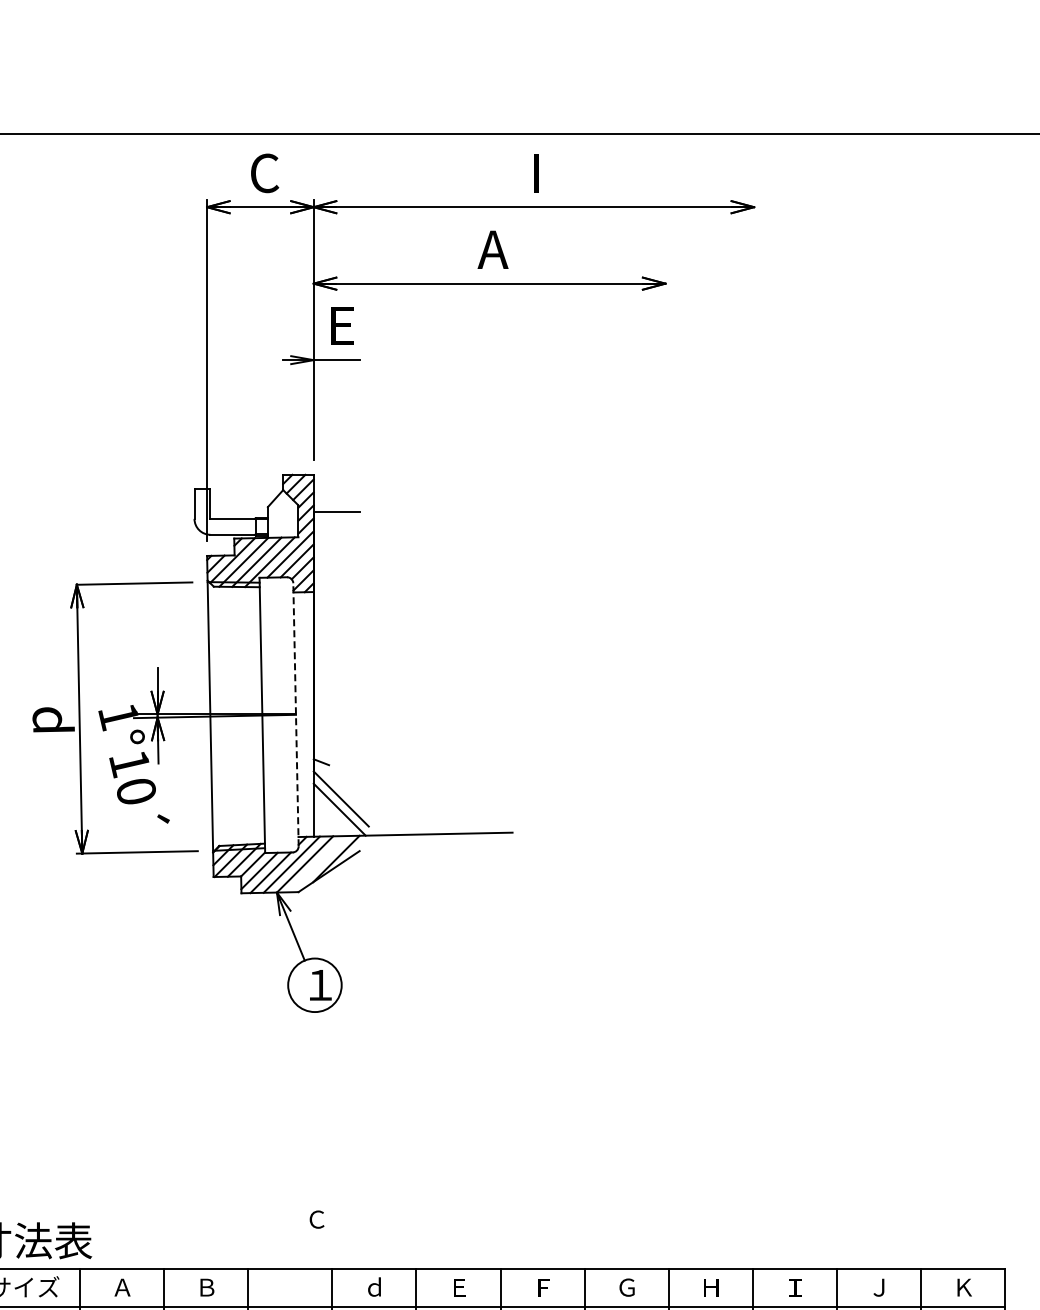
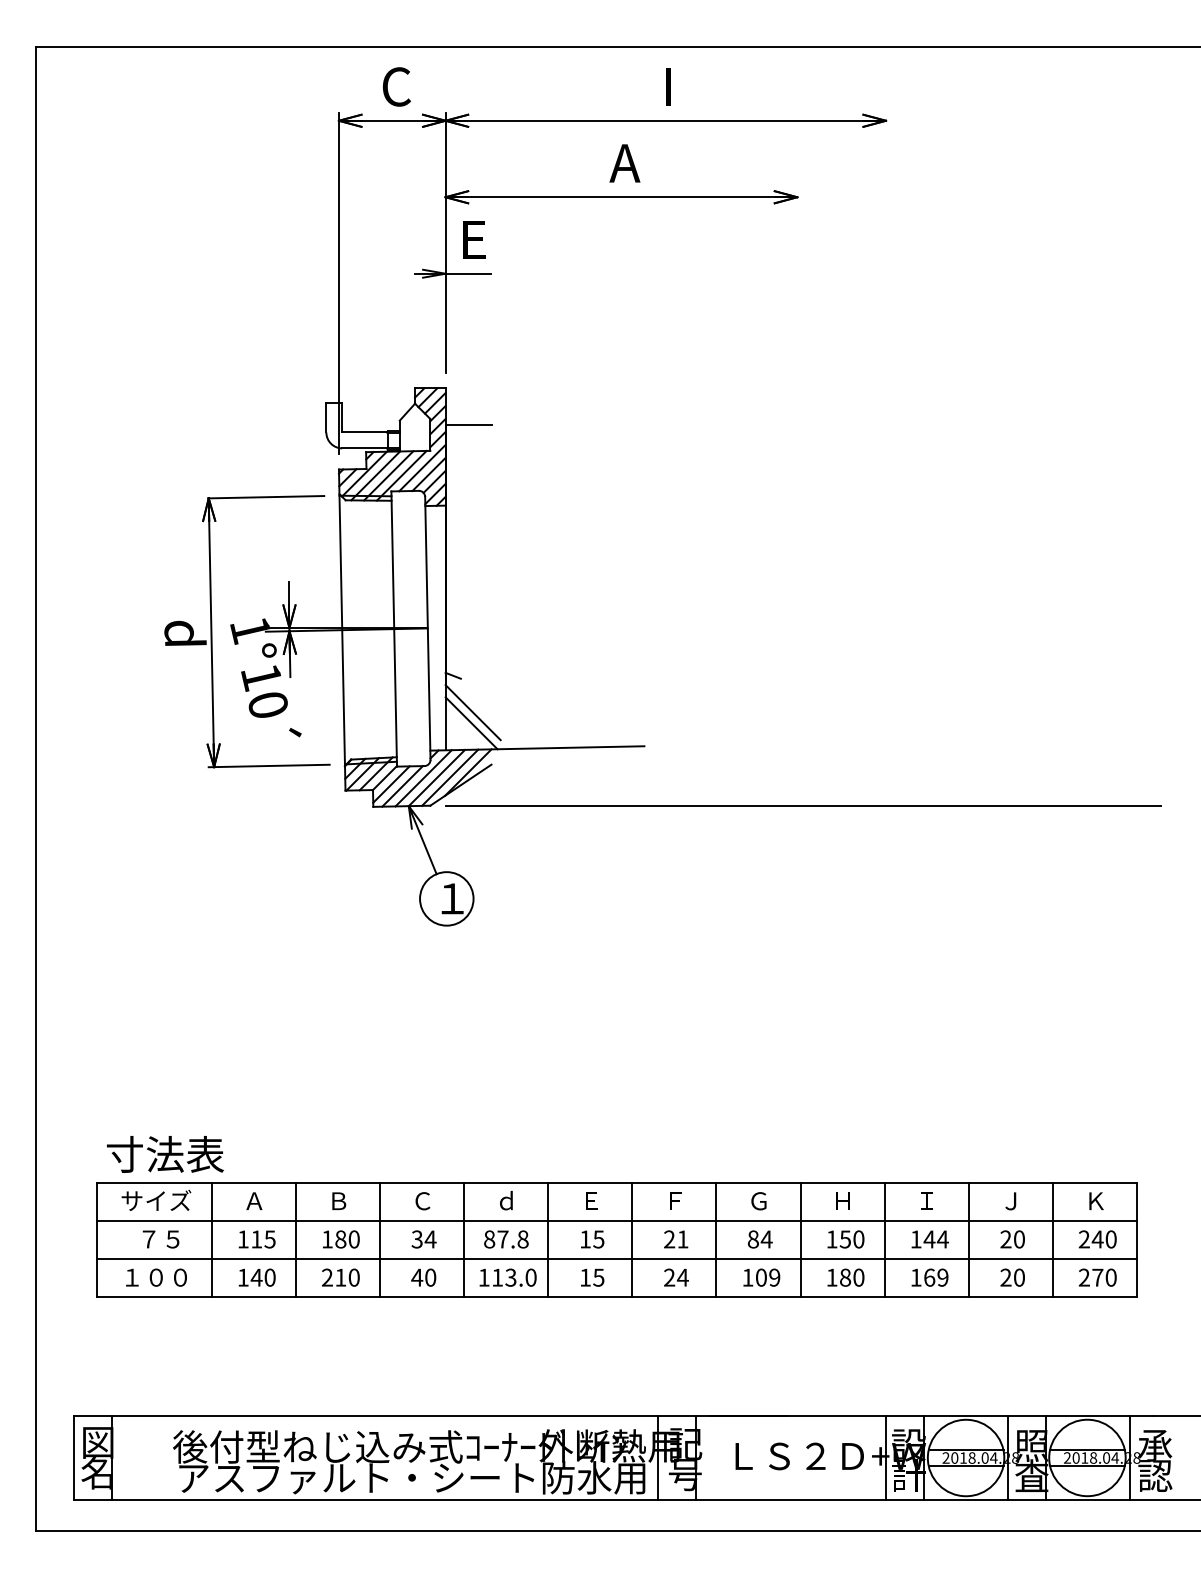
line: (295, 714) -> (427, 628), dashed -> solid
line: (318, 863) -> (450, 777), added
line: (671, 891) -> (803, 805), added
text: (316, 1219) -> (422, 1201), moved

